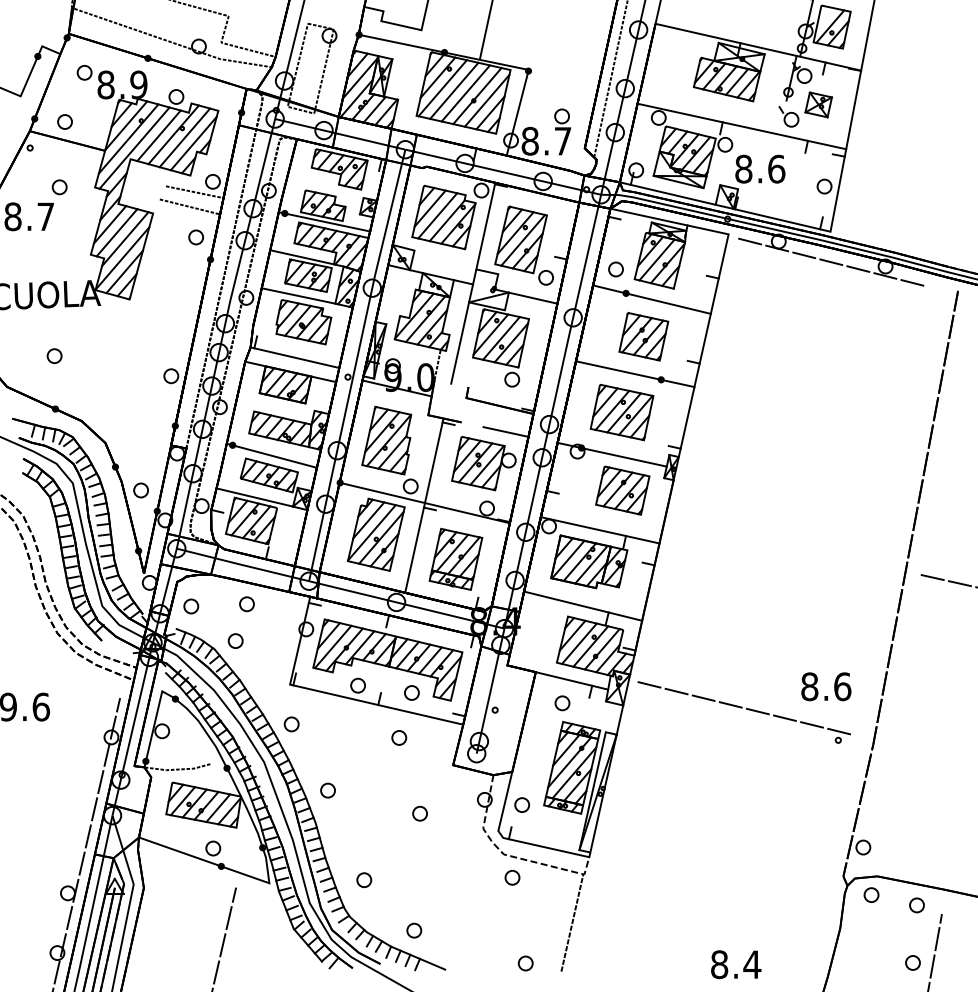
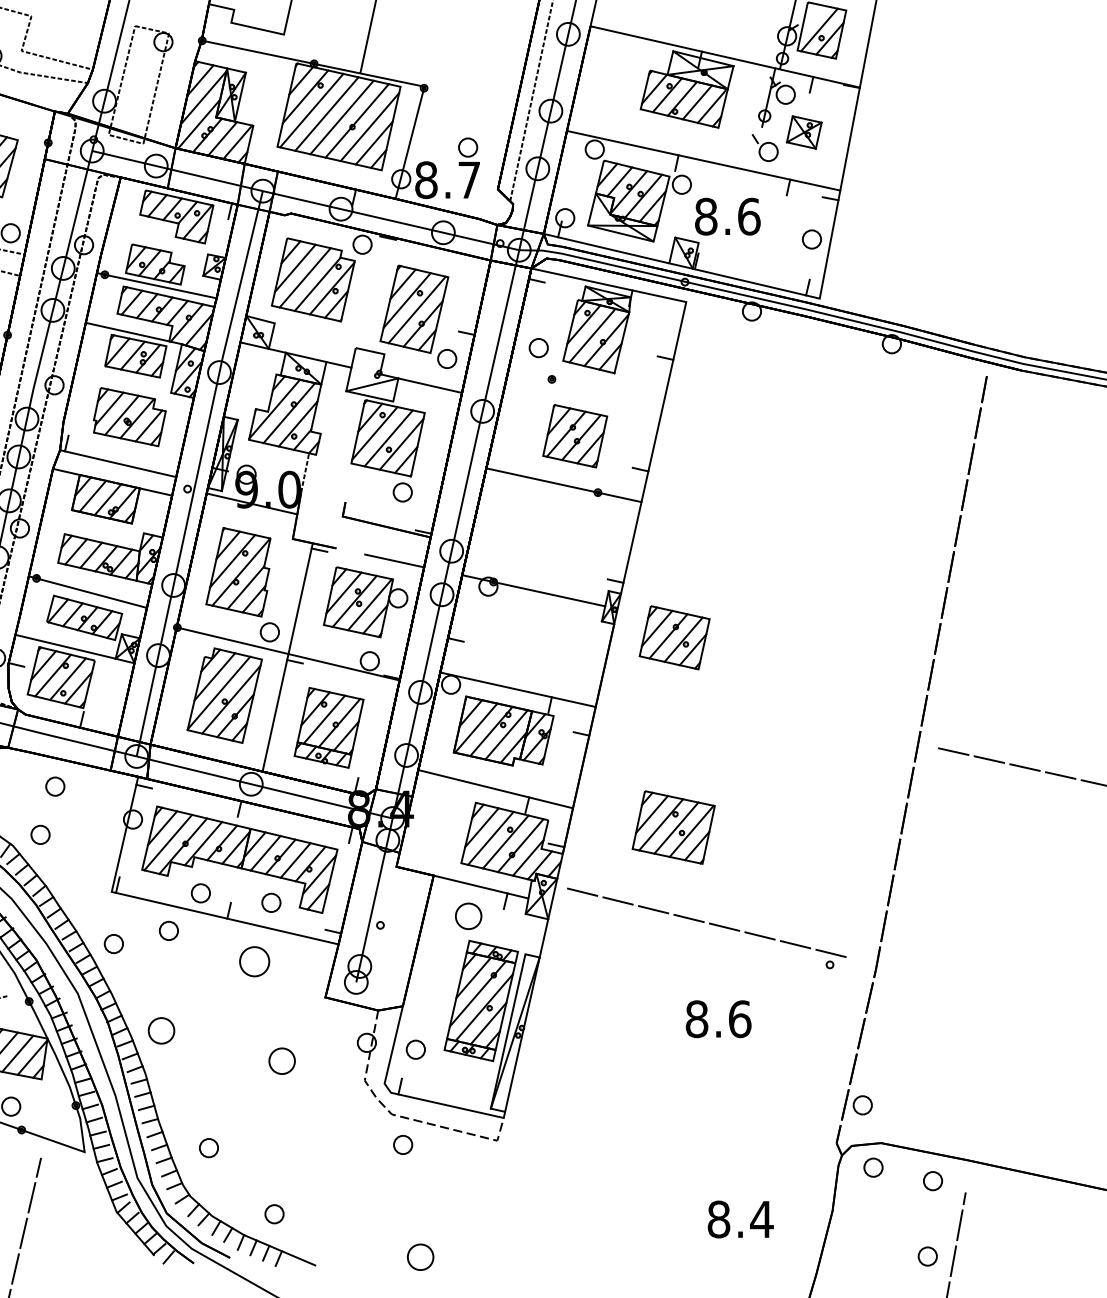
line: (485, 225) -> (367, 290), removed
line: (832, 262) -> (822, 338), removed
line: (298, 295) -> (122, 382), removed
line: (651, 299) -> (585, 387), removed
line: (460, 342) -> (335, 443), removed
part: (621, 412) -> (673, 827), moved
part: (622, 490) -> (674, 637), moved
text: (826, 686) -> (718, 1018), moved
part: (562, 703) -> (468, 916), size x1.4
part: (333, 714) -> (168, 931), added
part: (399, 737) -> (255, 961), size x1.6
part: (327, 790) -> (160, 1030), size x1.4
part: (419, 813) -> (281, 1060), size x1.4
line: (572, 922) -> (481, 1203), removed
part: (525, 963) -> (420, 1257), size x1.4
text: (736, 964) -> (741, 1219), moved

